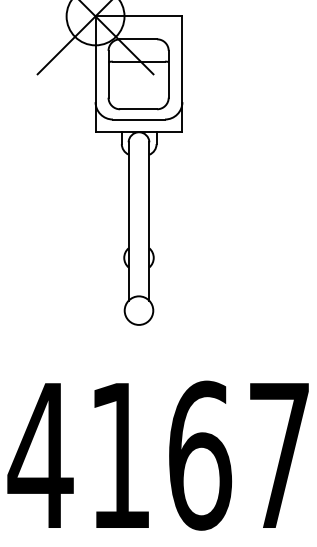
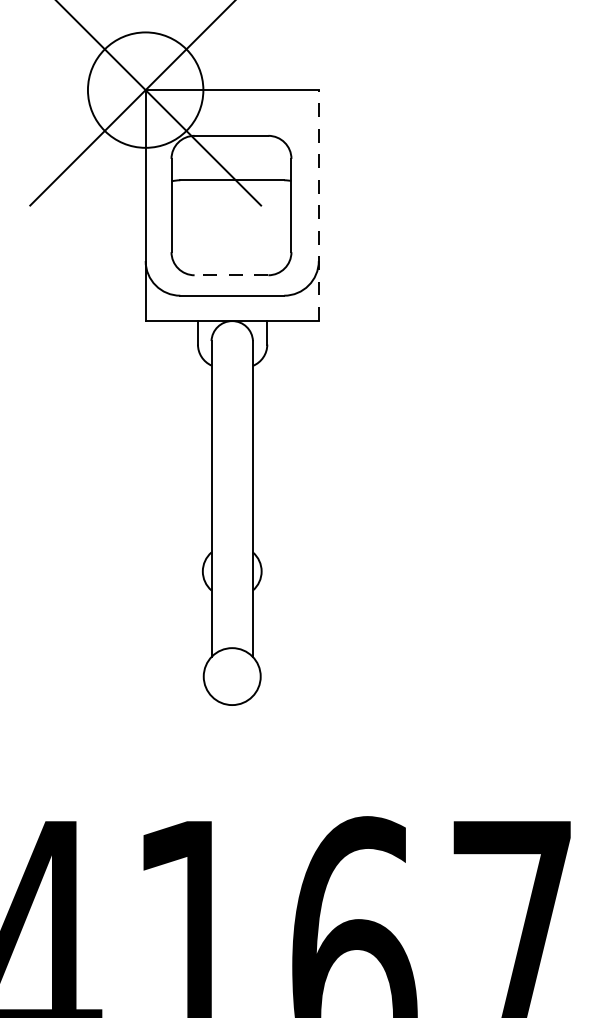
line: (182, 74) -> (318, 205), solid -> dashed
line: (138, 109) -> (231, 275), solid -> dashed

